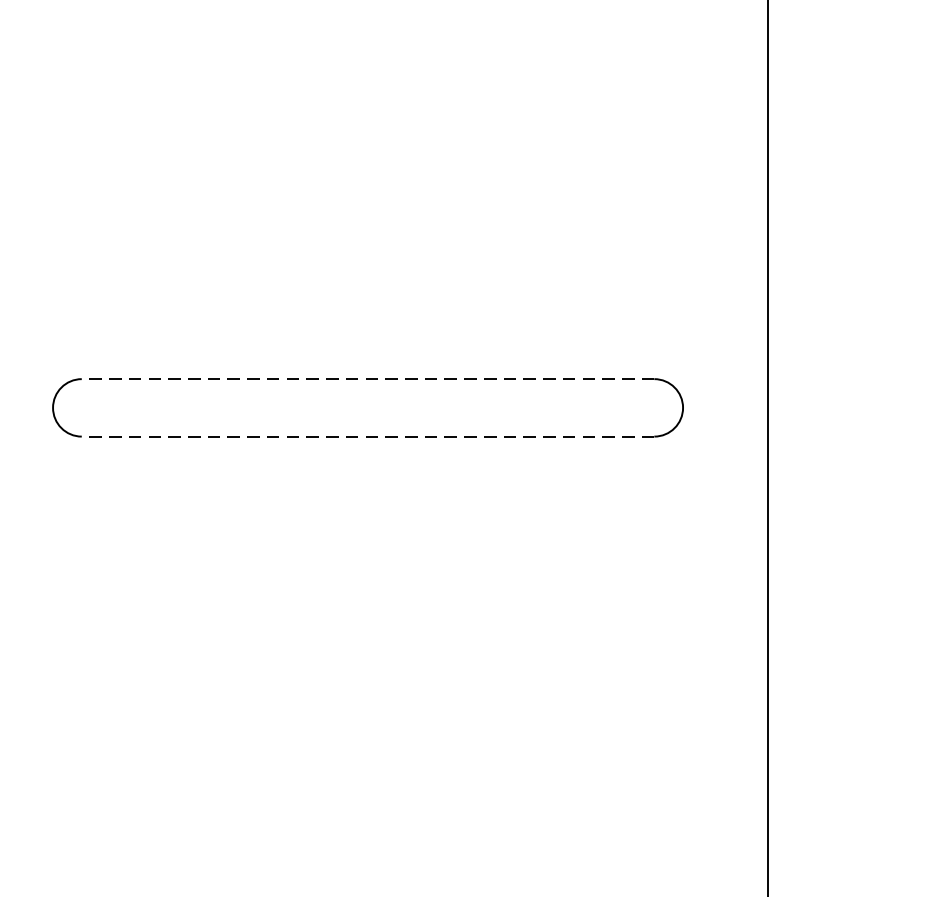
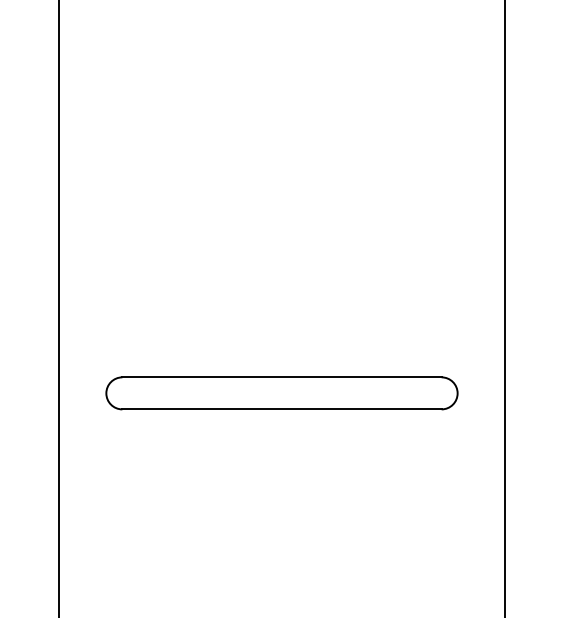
line: (367, 379) -> (281, 377), dashed -> solid
line: (367, 436) -> (281, 409), dashed -> solid

